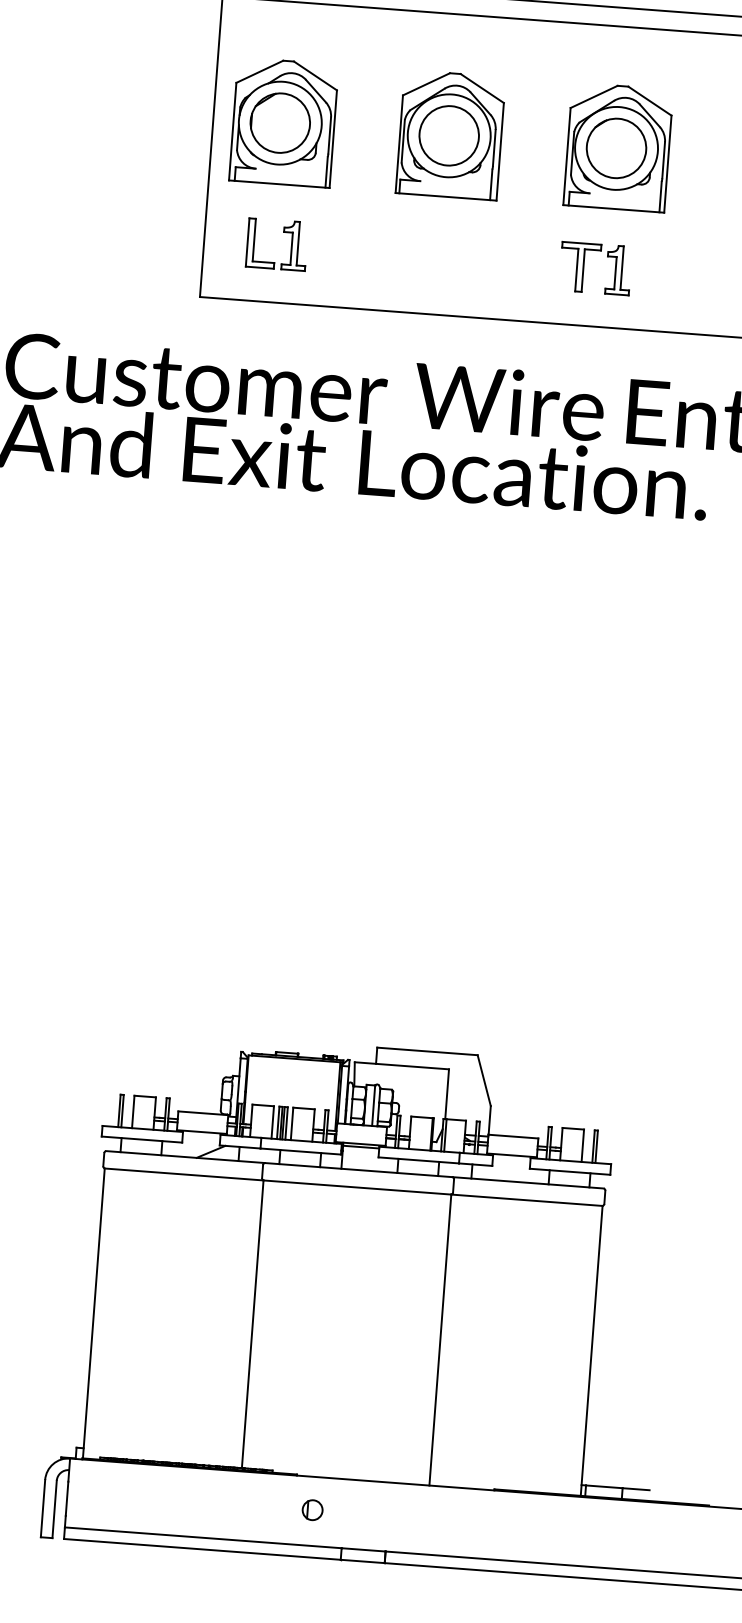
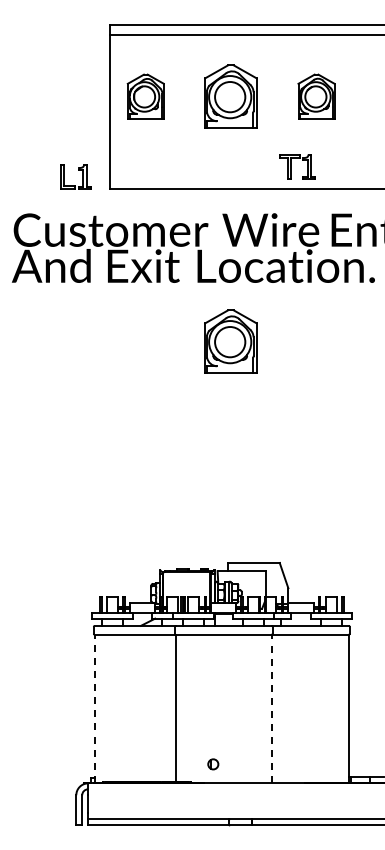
part: (283, 122) -> (145, 96), size x0.7
part: (618, 147) -> (316, 96), size x0.7
part: (283, 232) -> (78, 170), moved
part: (595, 267) -> (297, 166), moved
part: (413, 614) -> (230, 341), added
line: (93, 1312) -> (94, 708), solid -> dashed
line: (440, 1338) -> (271, 708), solid -> dashed
part: (312, 1510) -> (213, 764), moved

